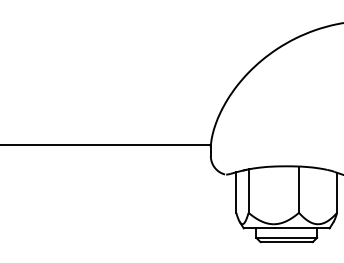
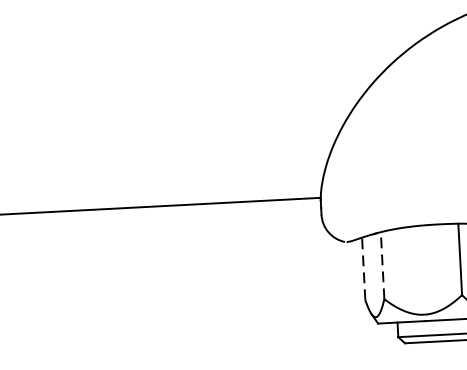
line: (248, 191) -> (382, 266), solid -> dashed
line: (236, 192) -> (364, 268), solid -> dashed

